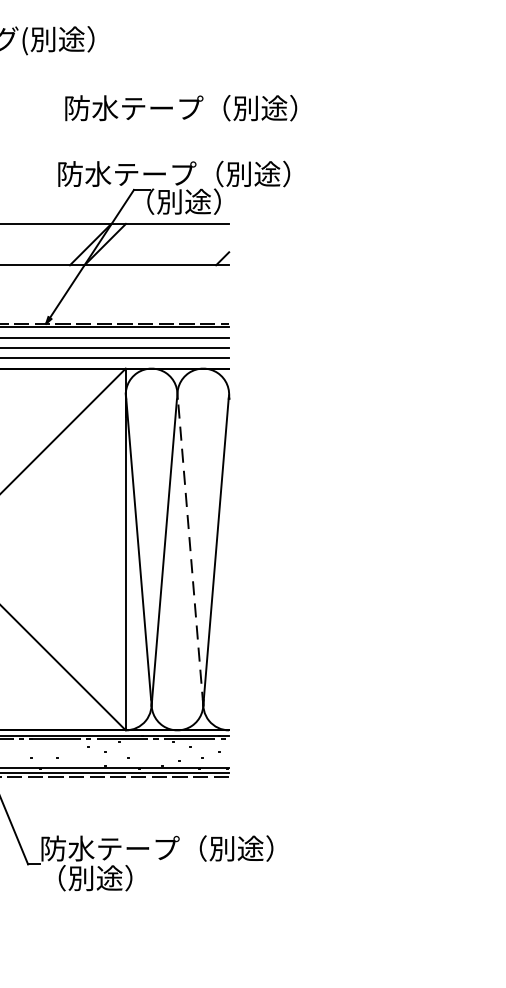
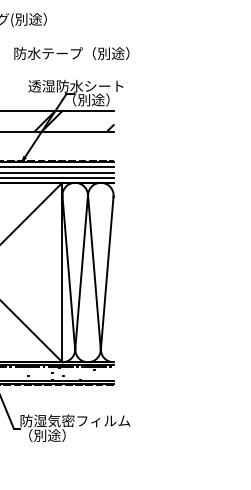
text: (180, 108) -> (71, 53), moved
text: (172, 172) -> (85, 85), 防水テープ（別途） -> 透湿防水シート
line: (190, 551) -> (94, 273), dashed -> solid
text: (170, 847) -> (84, 420), 防水テープ（別途） -> 防湿気密フィルム

